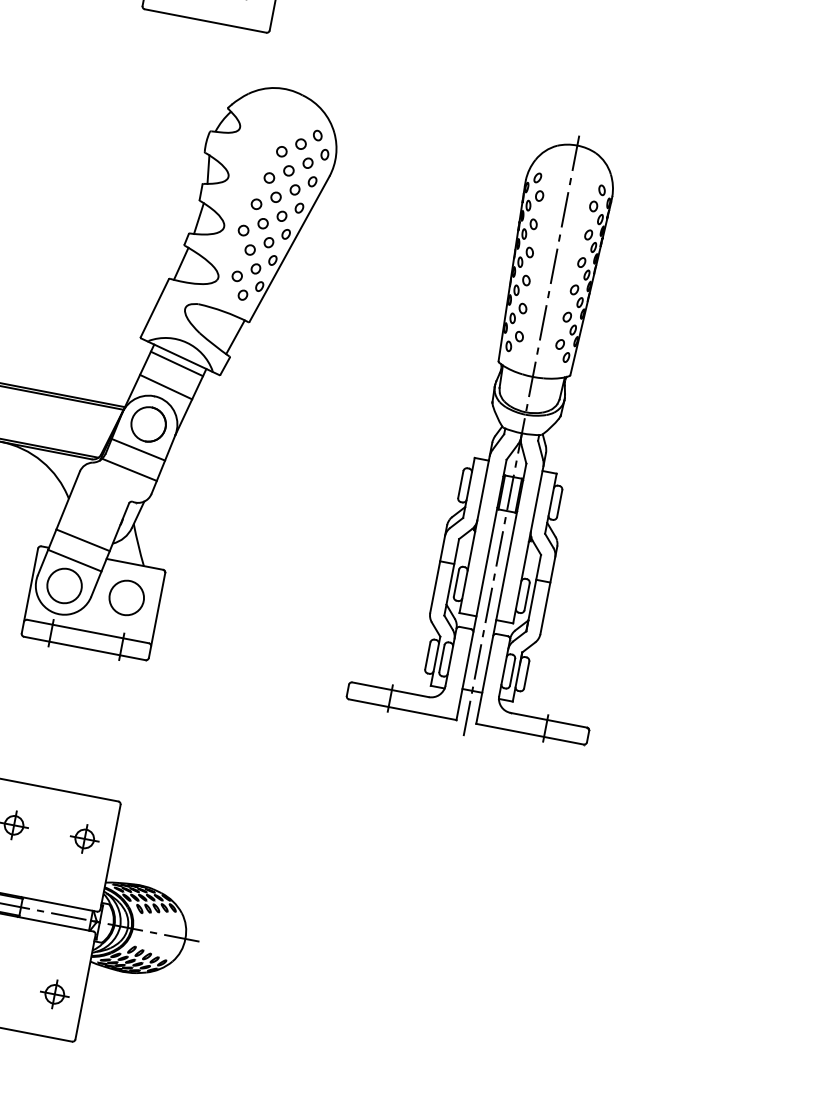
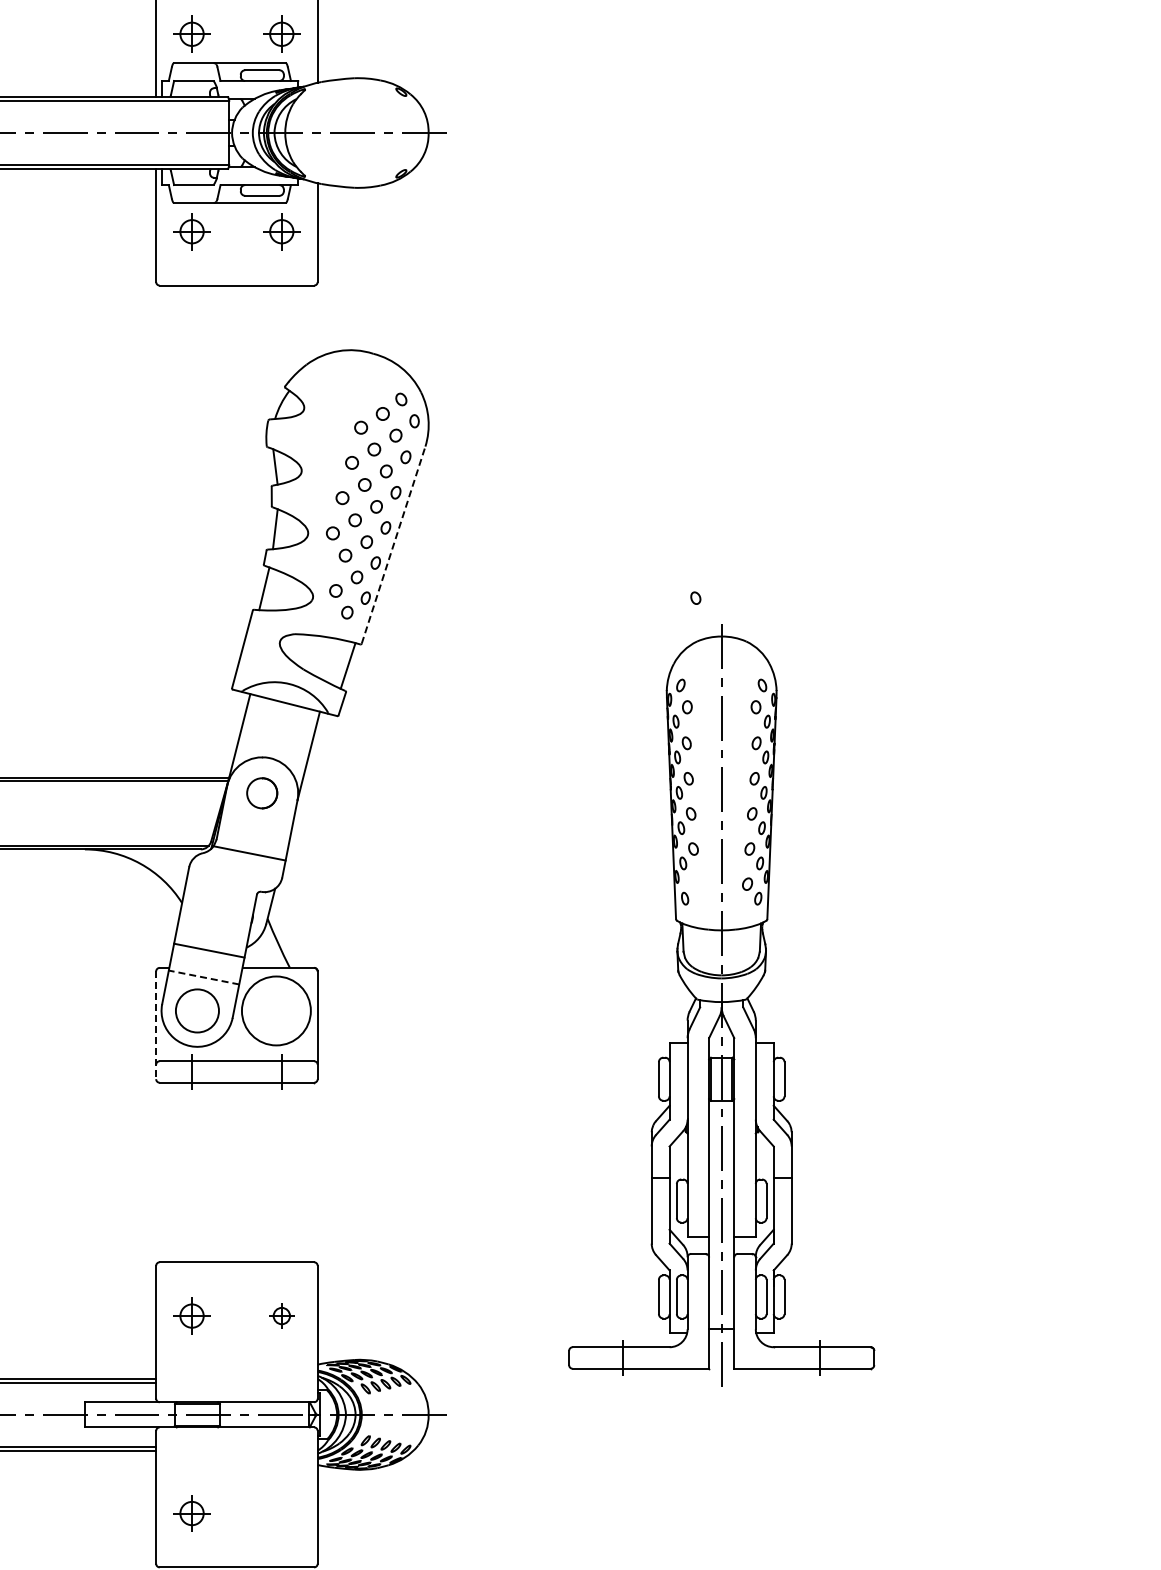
line: (289, 249) -> (393, 545), solid -> dashed
line: (176, 363) -> (282, 712), removed
line: (165, 387) -> (274, 743), removed
part: (147, 424) -> (261, 793), size x0.7
part: (521, 436) -> (721, 1005), moved
line: (138, 449) -> (255, 826), removed
line: (75, 560) -> (204, 977), solid -> dashed
line: (30, 591) -> (156, 1025), solid -> dashed
circle: (126, 597) -> (275, 1010), size x1.6
part: (84, 838) -> (281, 1315), size x0.7
part: (54, 994) -> (281, 1513), removed

